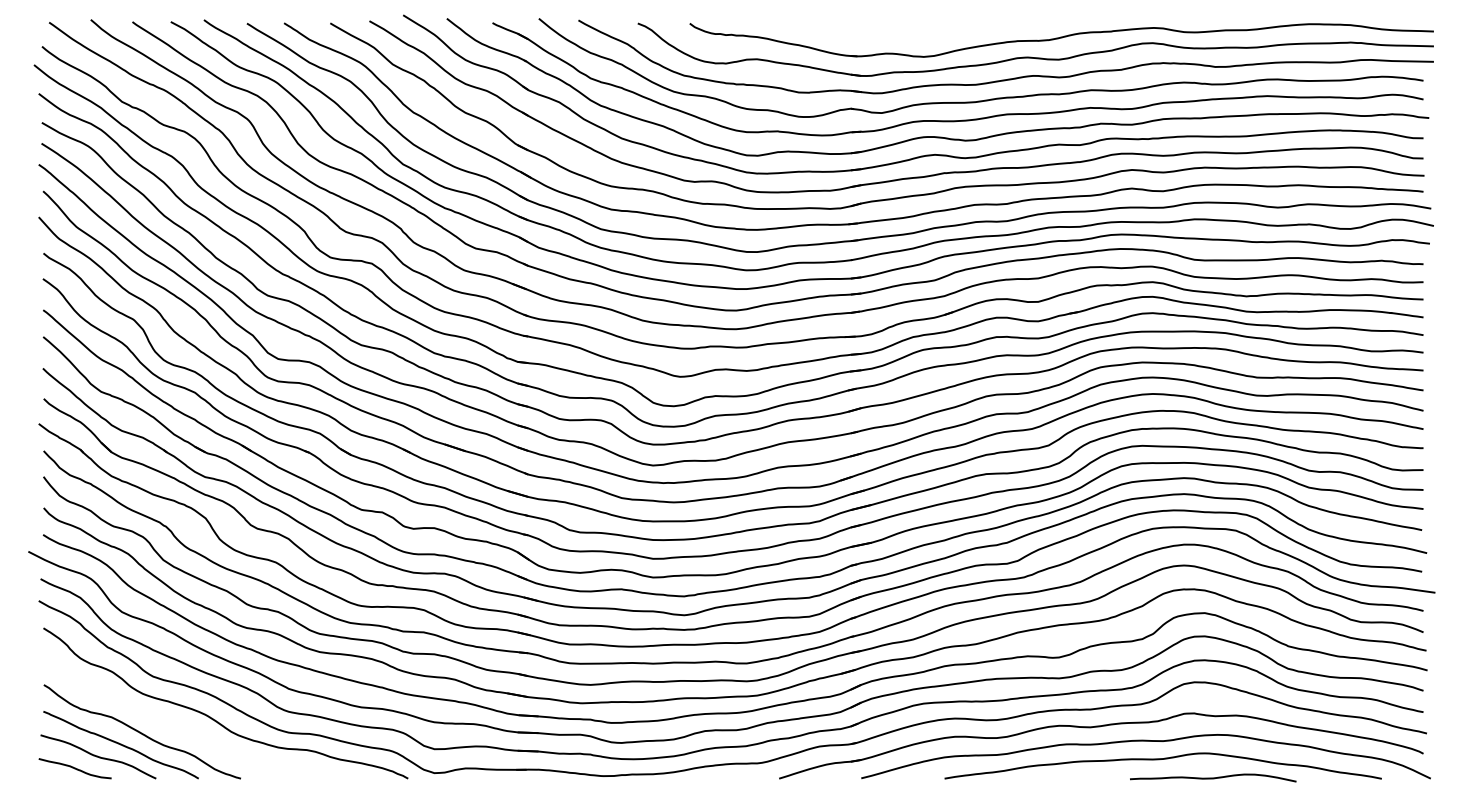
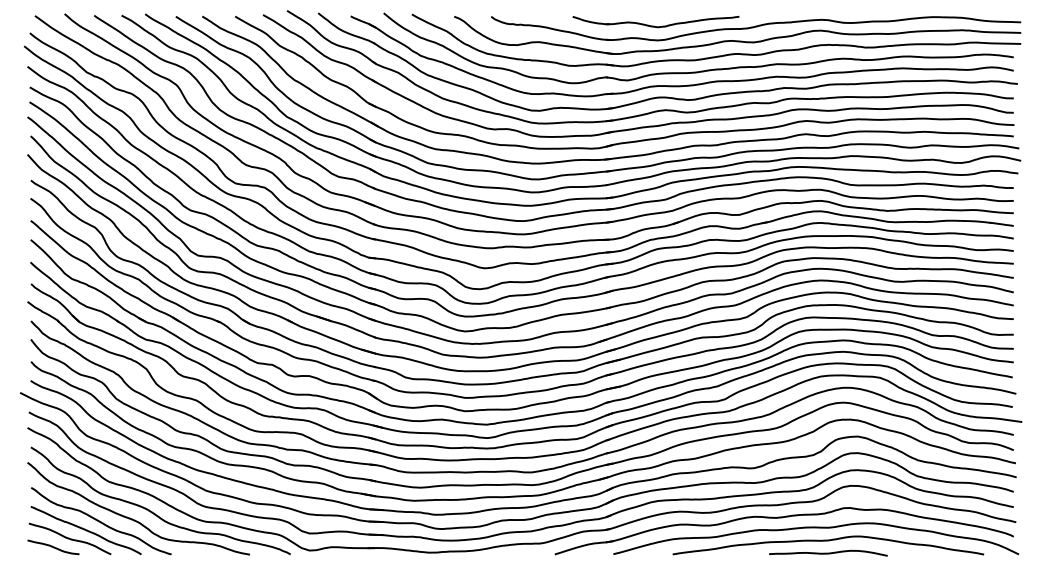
part: (919, 36) -> (654, 25), added
curve: (188, 729) -> (134, 519), added
curve: (1213, 777) -> (828, 552), moved

